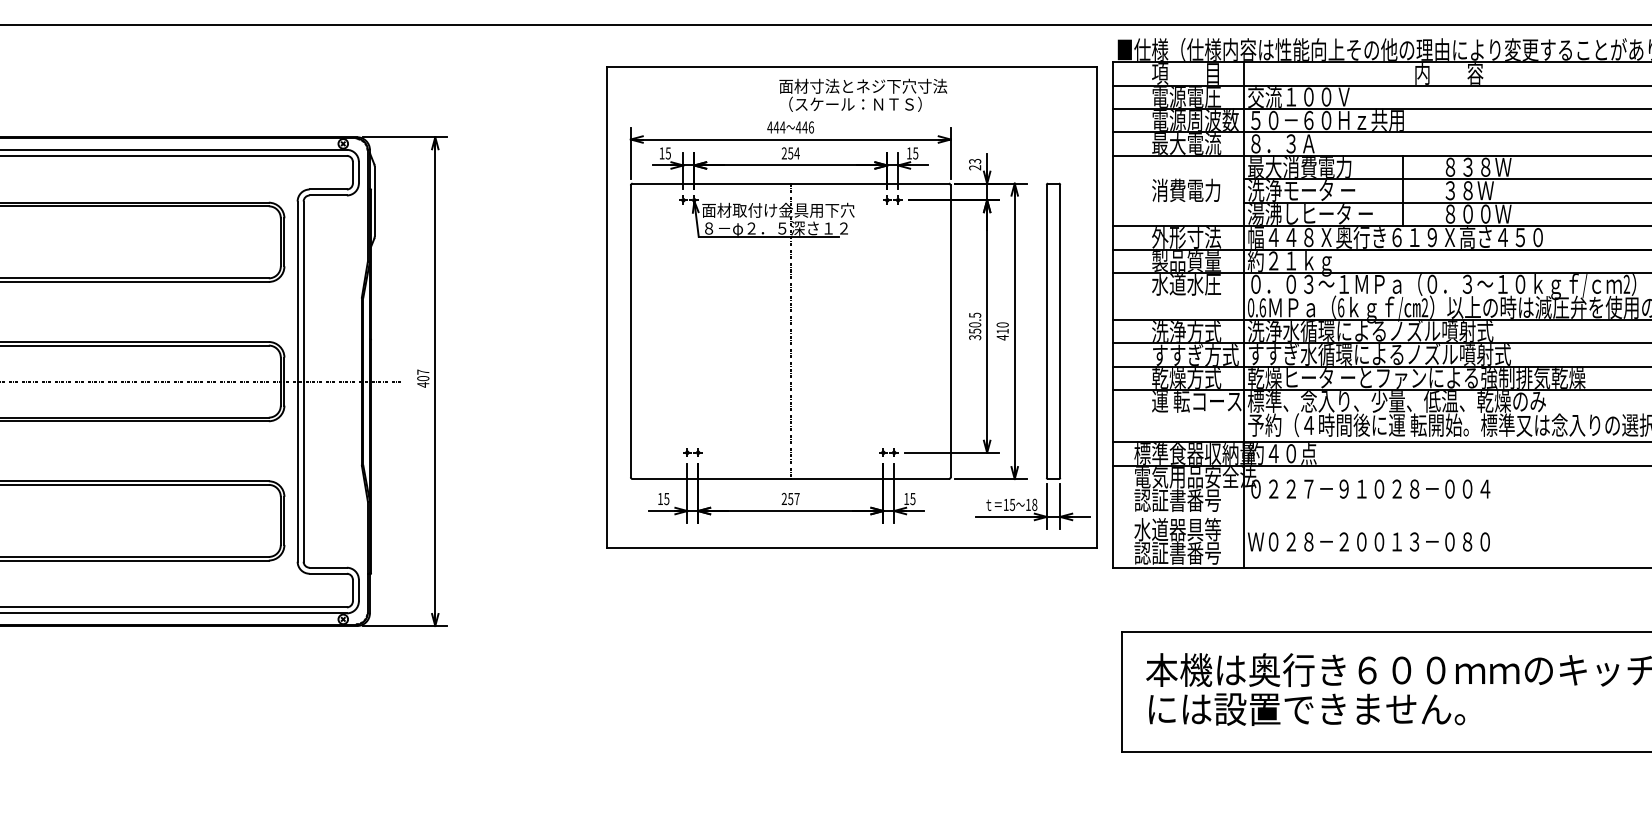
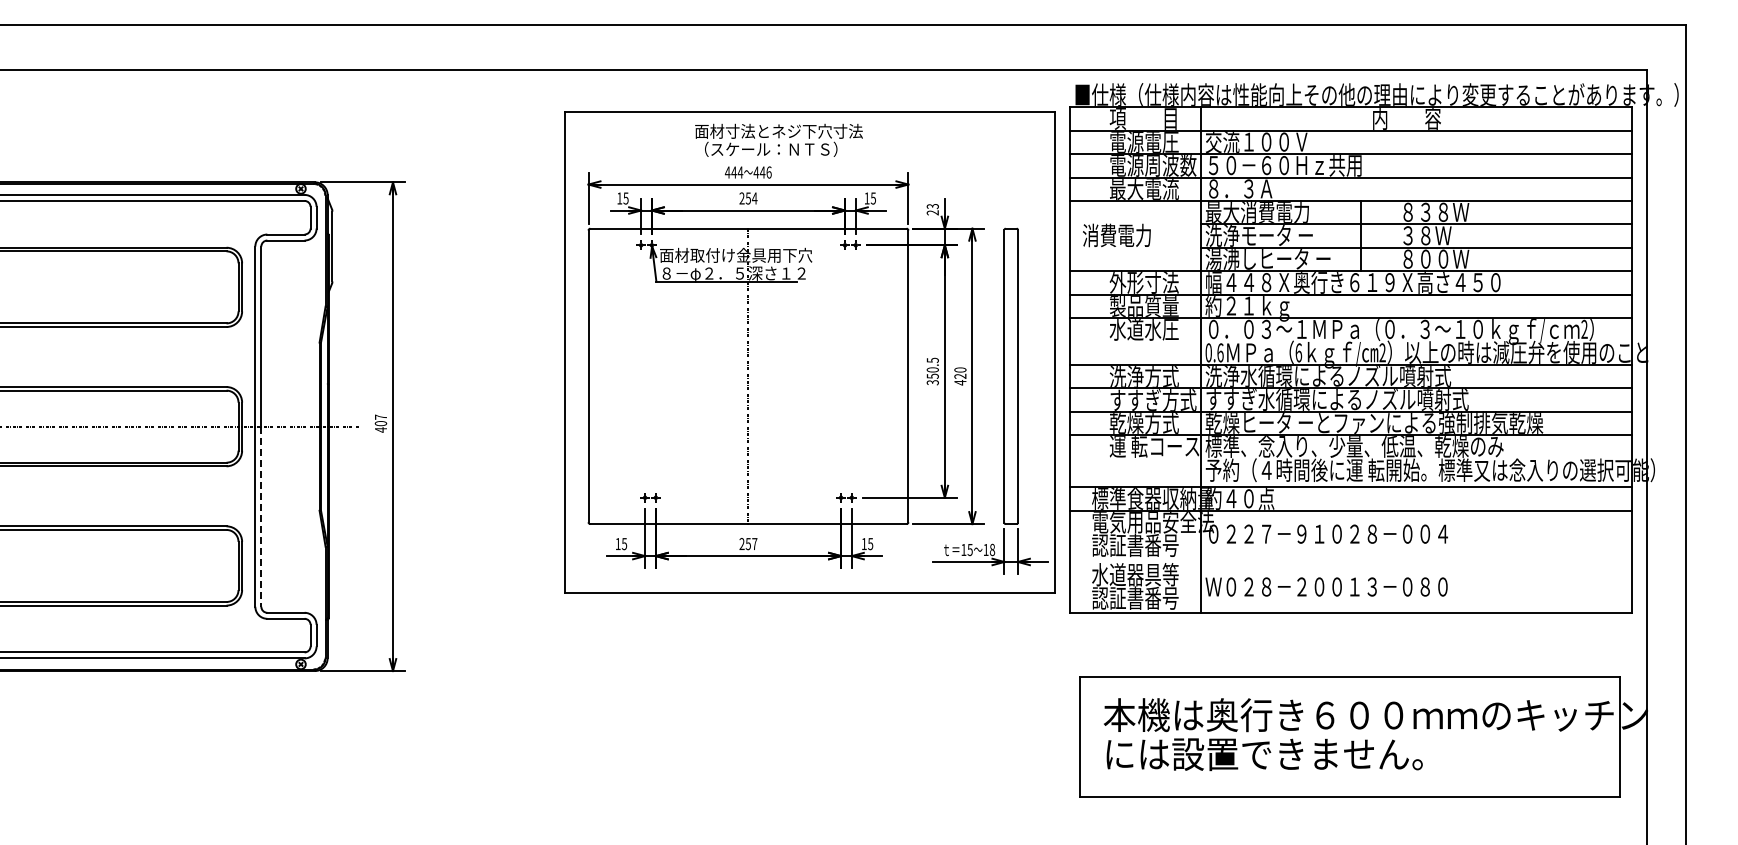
text: (862, 94) -> (778, 139), moved
text: (1185, 190) -> (1116, 235), moved
text: (1002, 330) -> (960, 375), 410 -> 420
line: (303, 472) -> (261, 517), solid -> dashed

